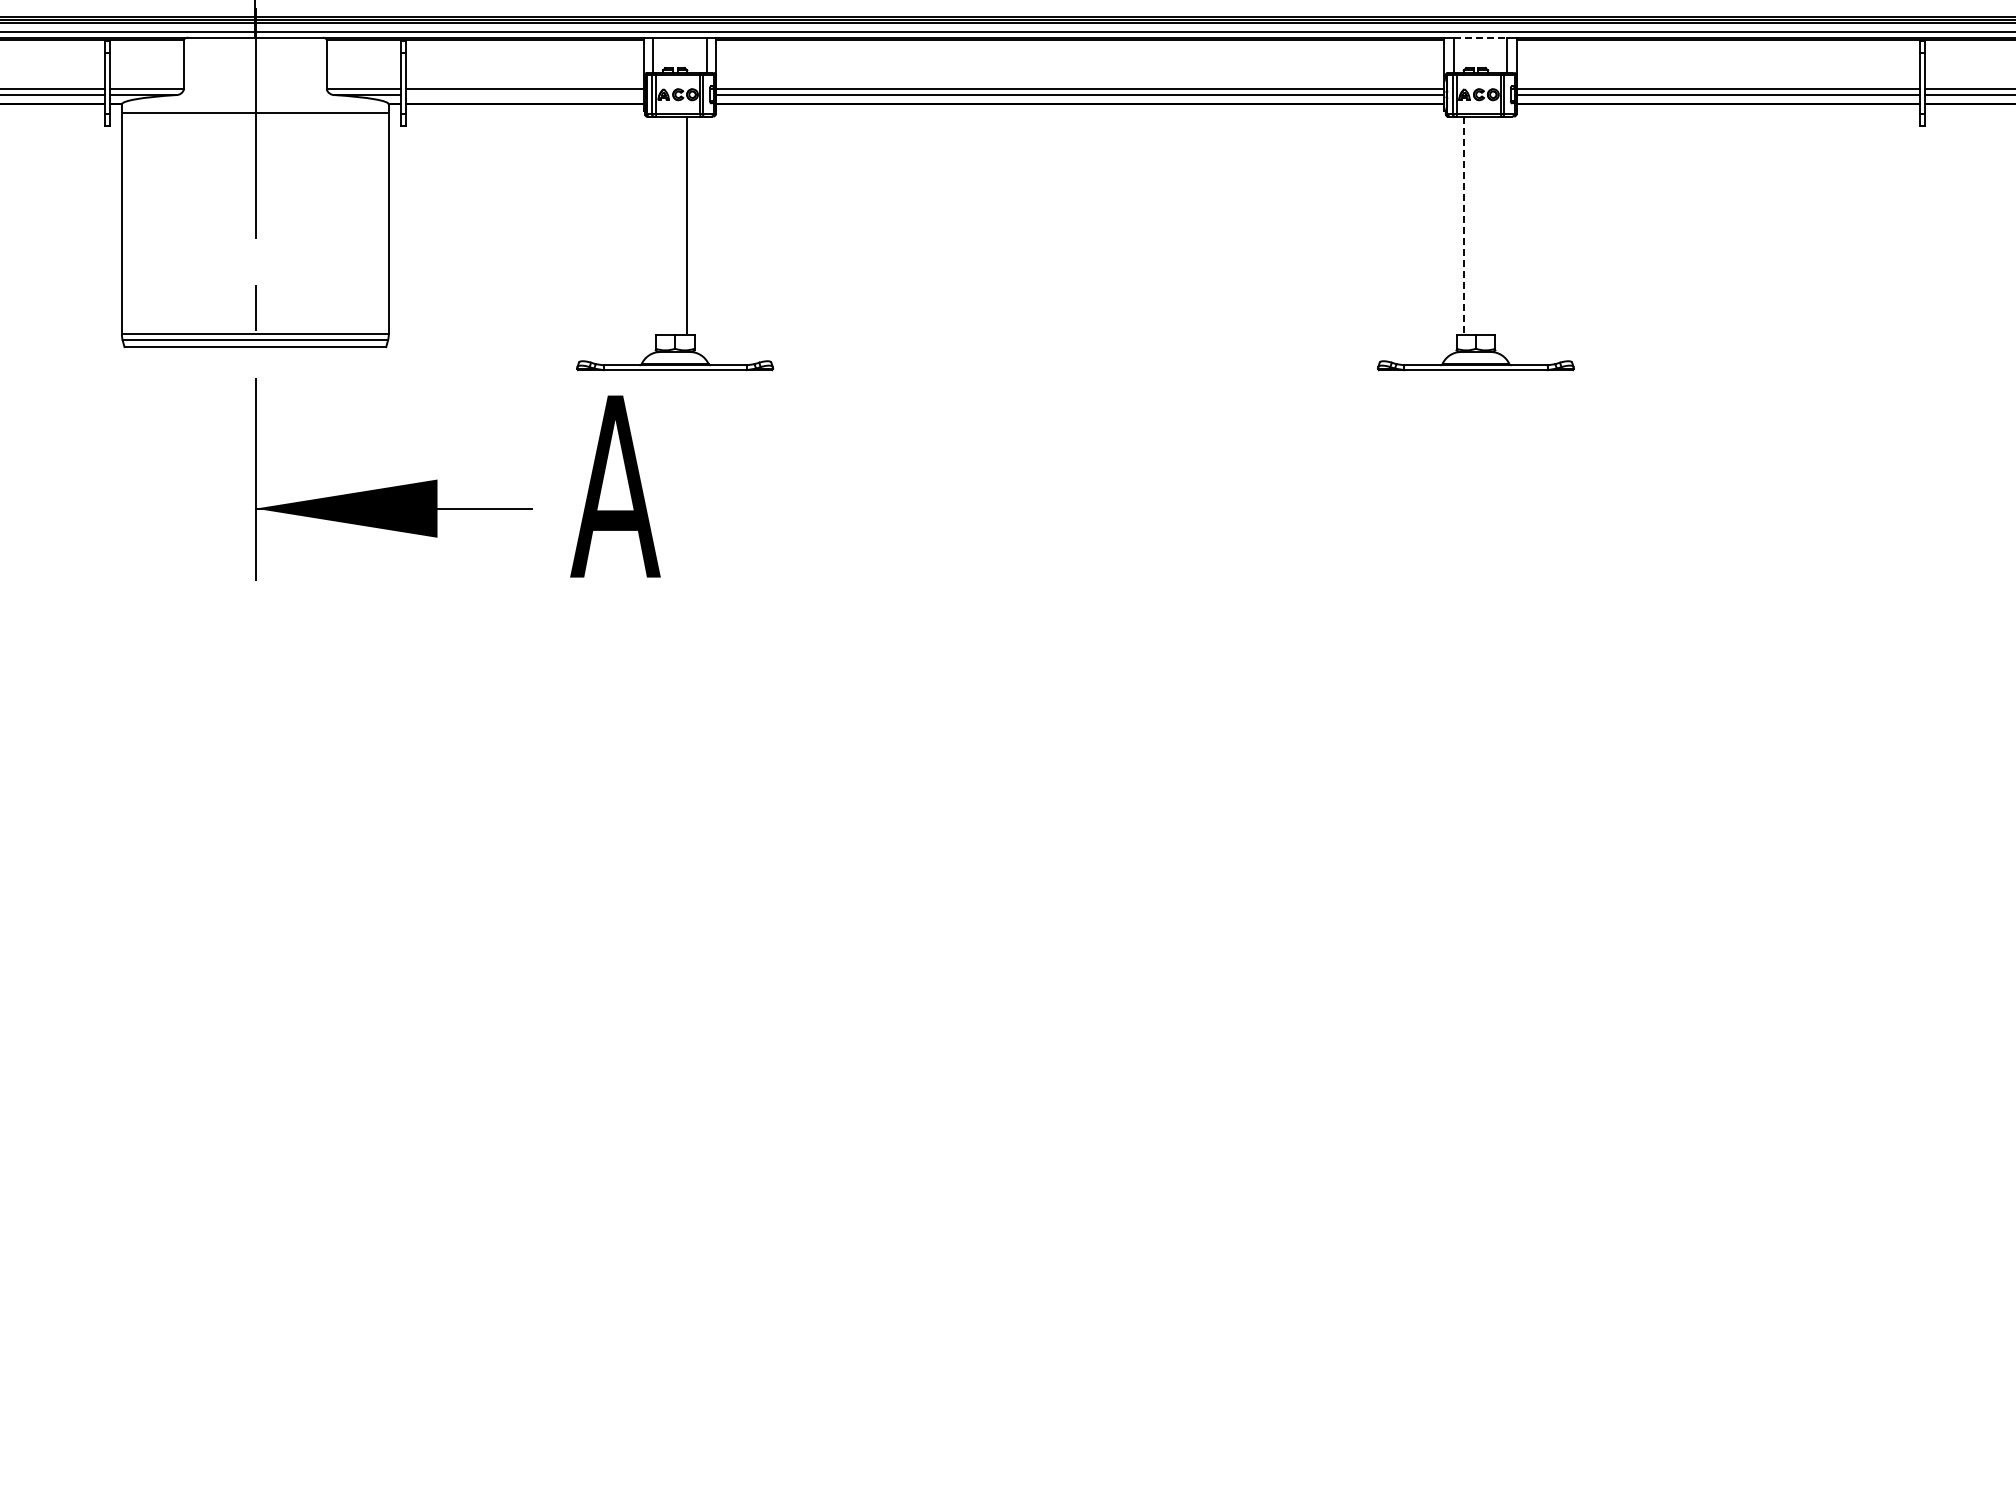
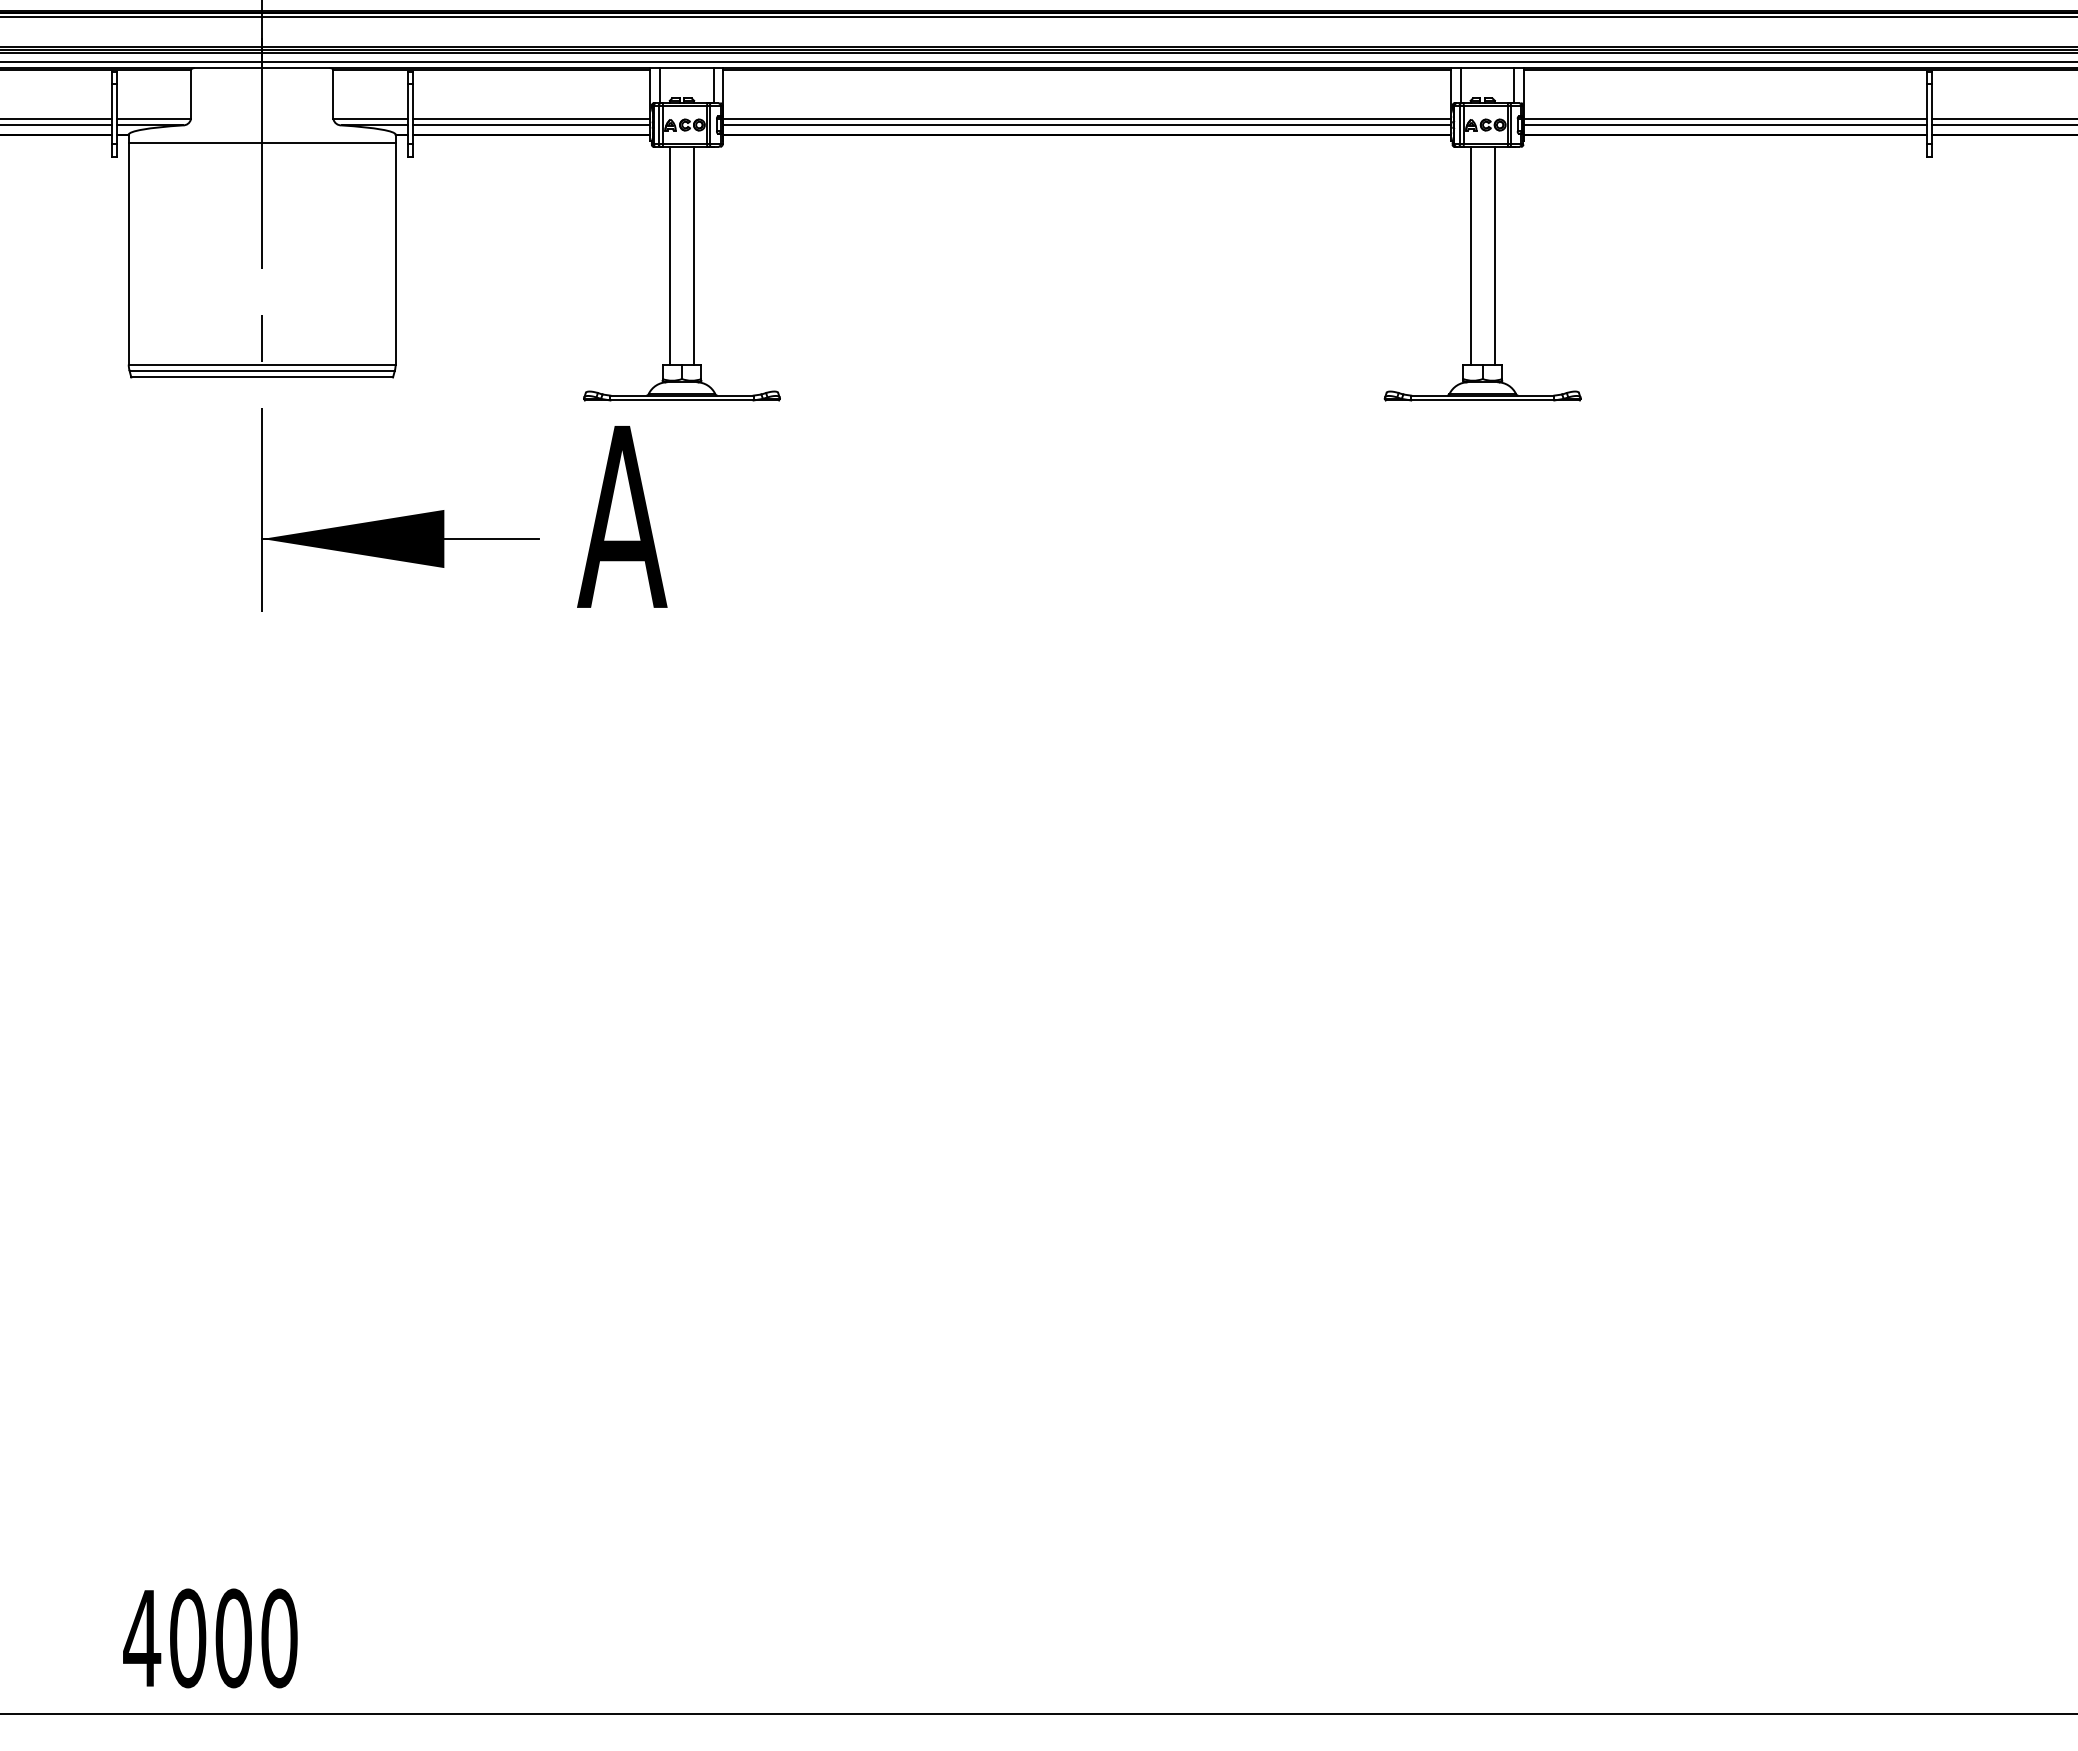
line: (1480, 38) -> (1487, 68), dashed -> solid
line: (524, 95) -> (531, 125), added
line: (662, 225) -> (669, 255), added
line: (1487, 225) -> (1494, 255), added
line: (1463, 226) -> (1470, 256), dashed -> solid

